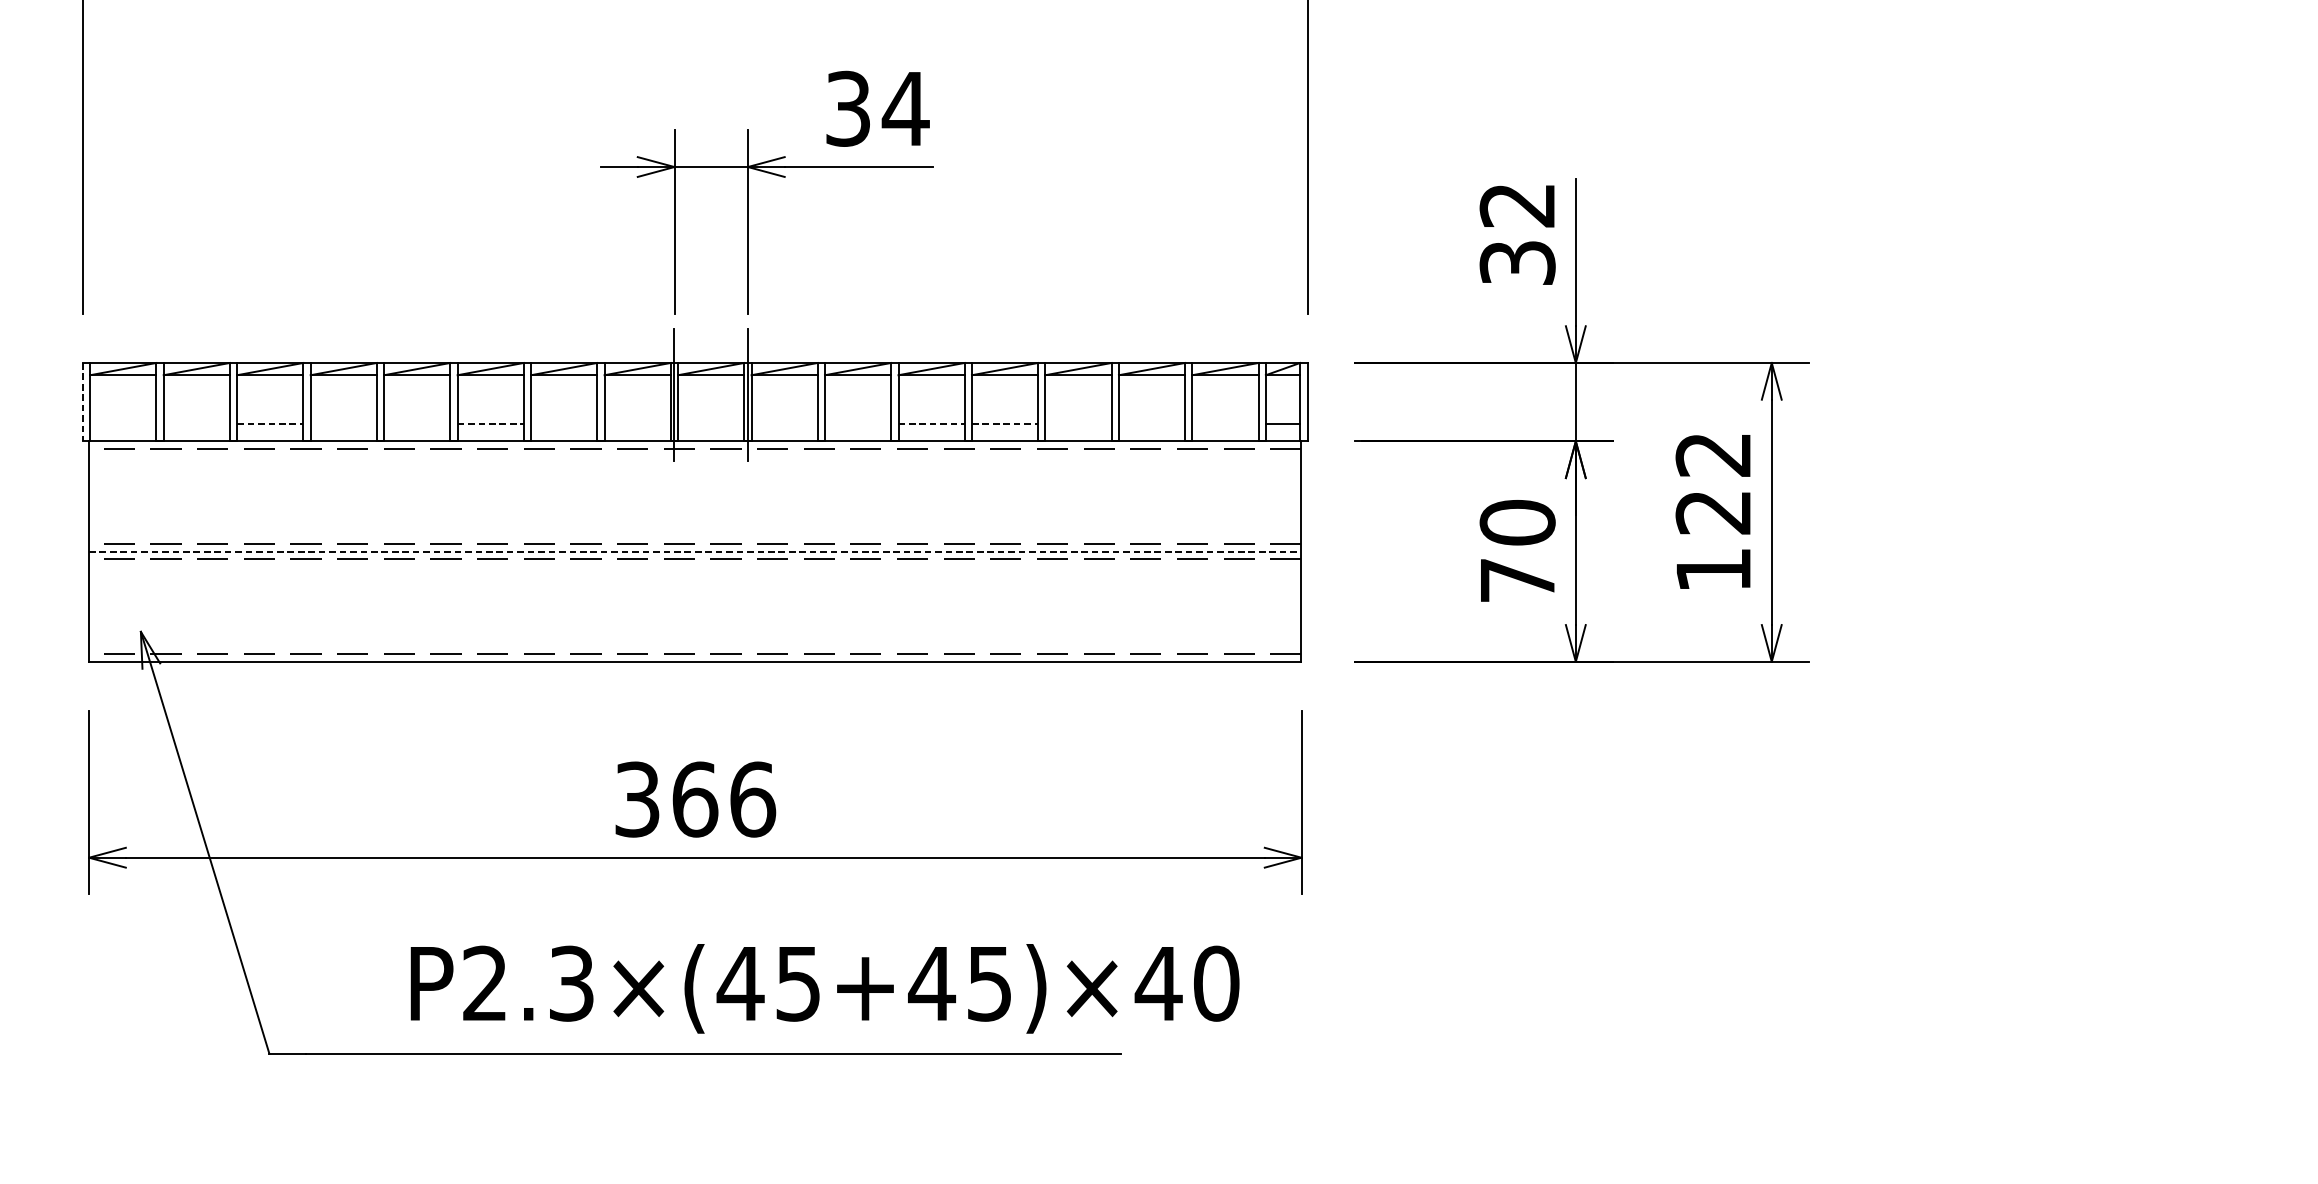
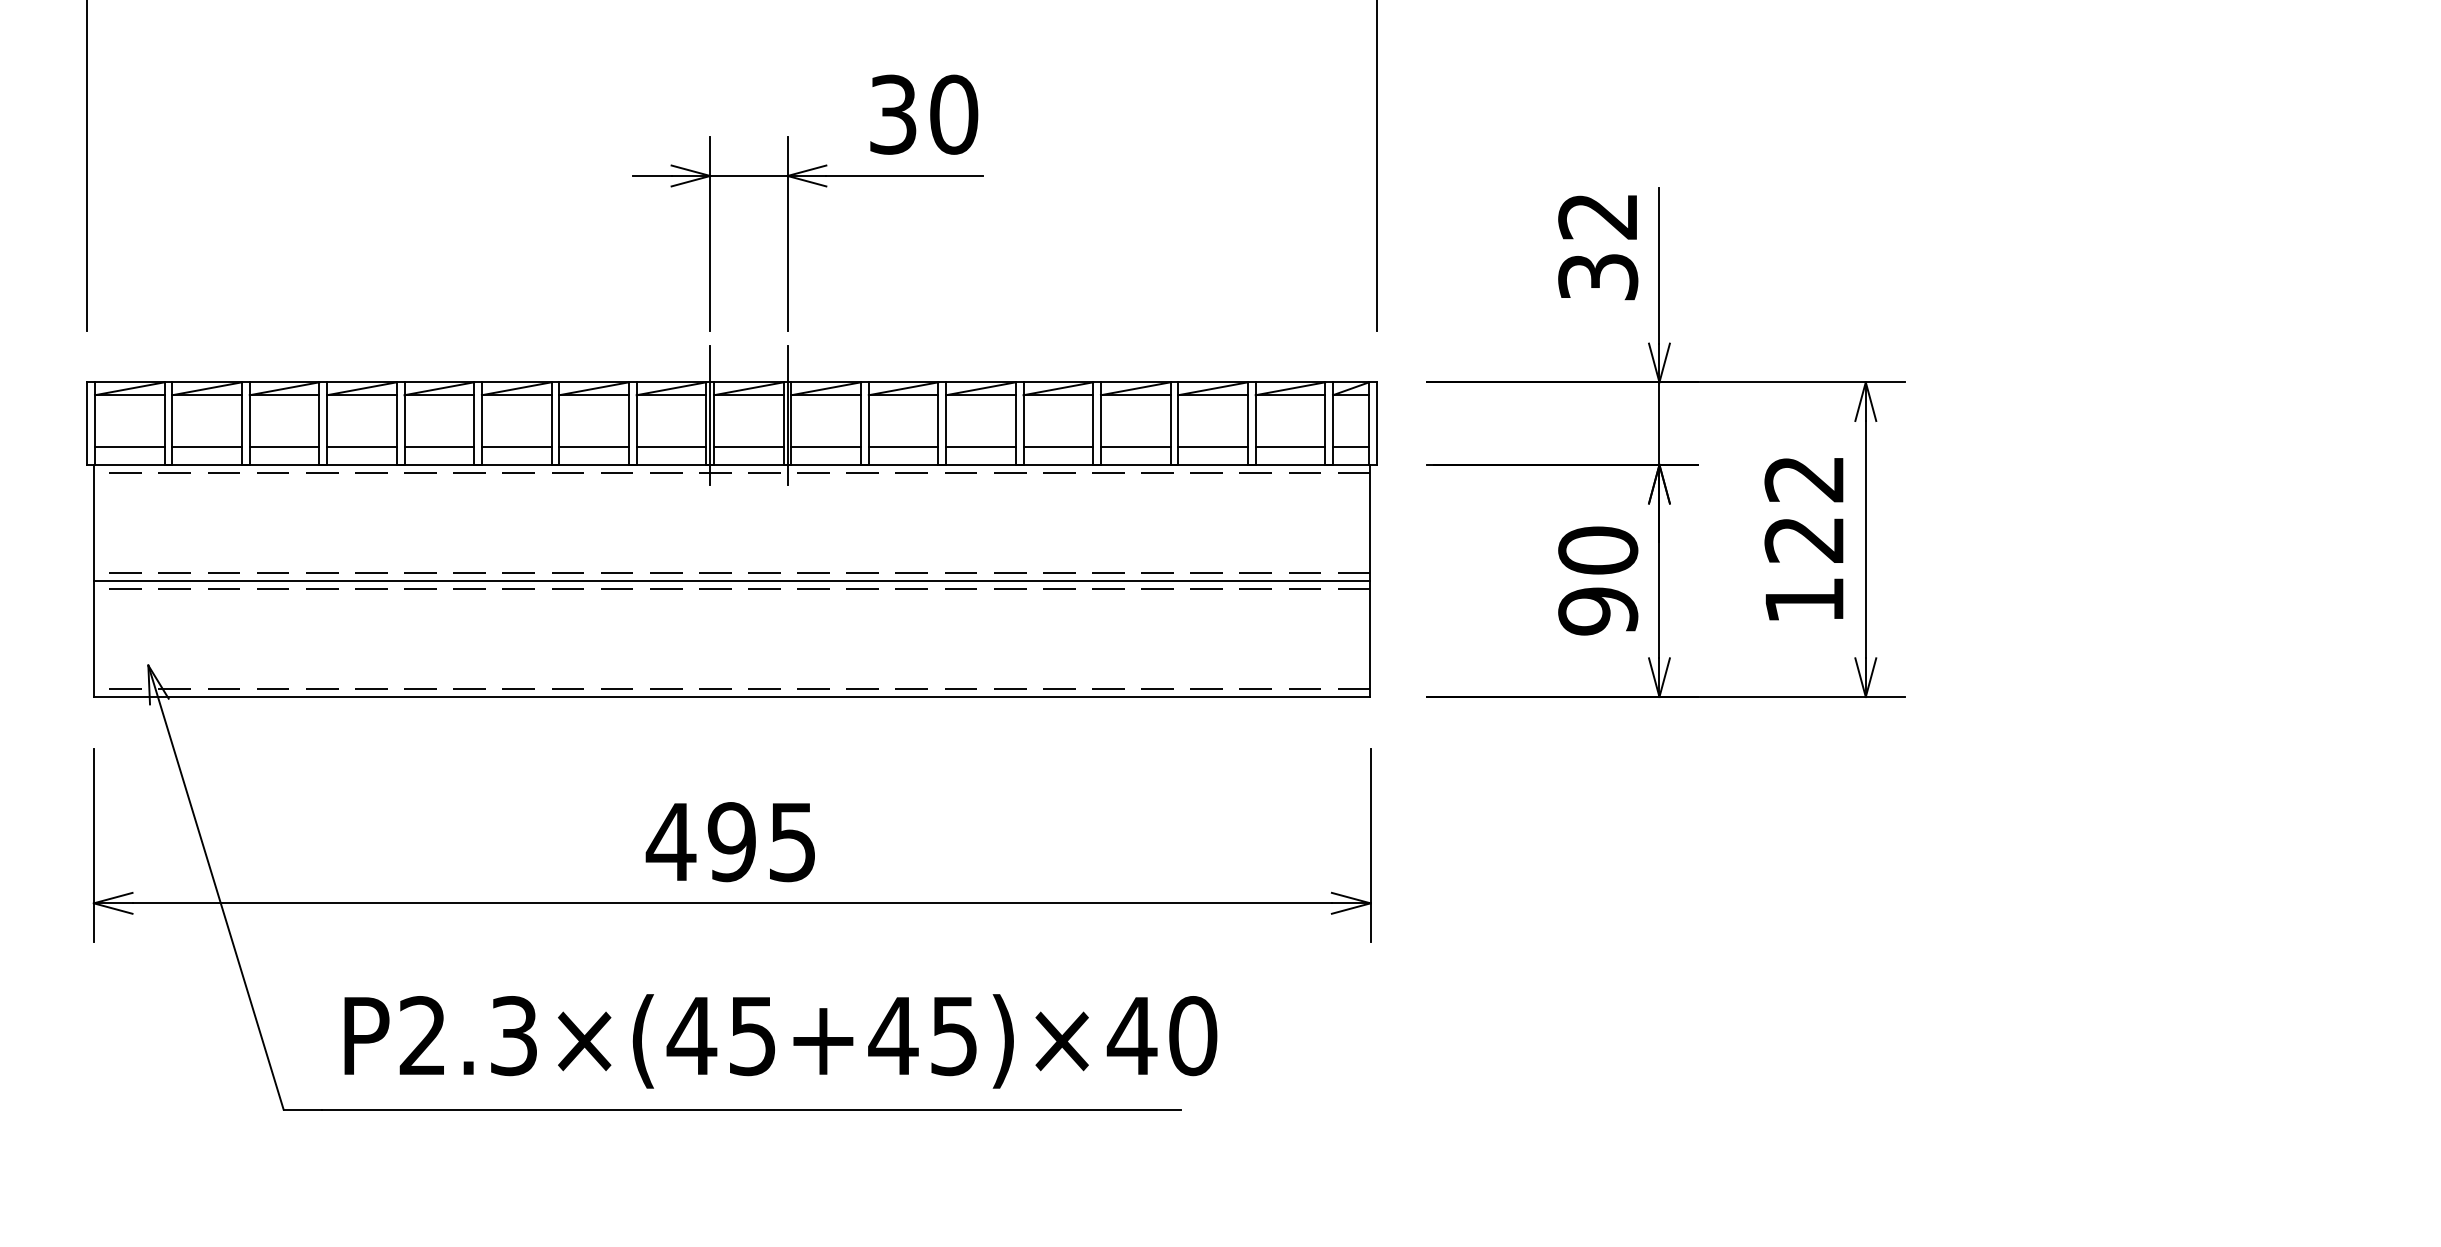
text: (905, 108) -> (953, 114), 34 -> 30
line: (83, 403) -> (87, 424), dashed -> solid
line: (122, 423) -> (129, 446), added
line: (197, 423) -> (207, 446), added
line: (270, 423) -> (284, 446), dashed -> solid
line: (343, 423) -> (361, 446), added
line: (417, 423) -> (439, 446), added
line: (490, 423) -> (516, 446), dashed -> solid
line: (563, 423) -> (593, 446), added
line: (637, 423) -> (671, 446), added
line: (710, 423) -> (748, 446), added
line: (784, 423) -> (826, 446), added
line: (857, 423) -> (903, 446), added
line: (931, 423) -> (980, 446), dashed -> solid
line: (1005, 423) -> (1058, 446), dashed -> solid
line: (1078, 423) -> (1135, 446), added
line: (1151, 423) -> (1212, 446), added
line: (1225, 423) -> (1290, 446), added
line: (695, 551) -> (732, 580), dashed -> solid
text: (1517, 580) -> (1598, 611), 70 -> 90
text: (694, 799) -> (731, 842), 366 -> 495
text: (824, 988) -> (780, 1041), moved

